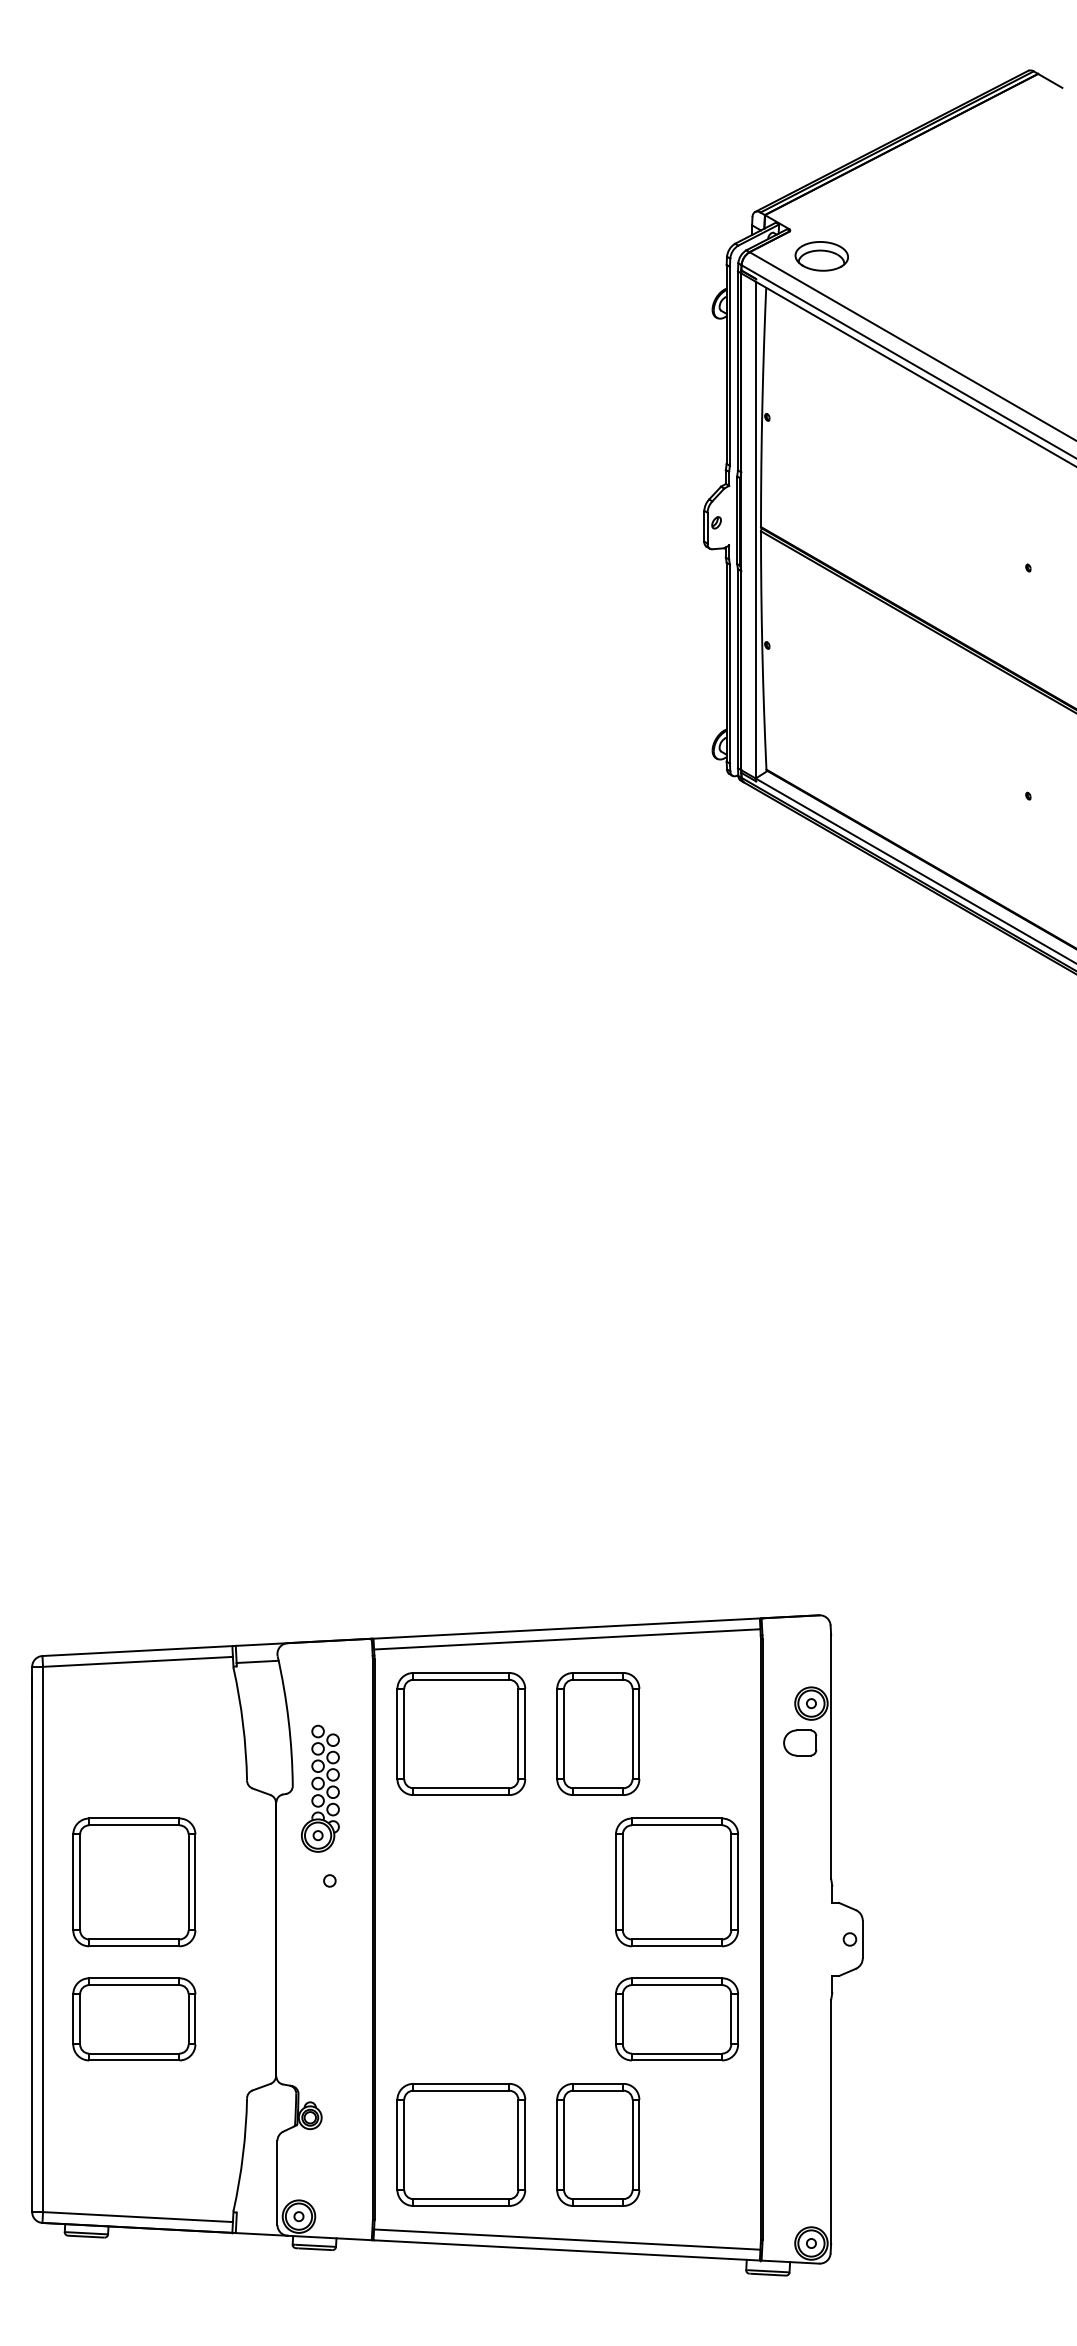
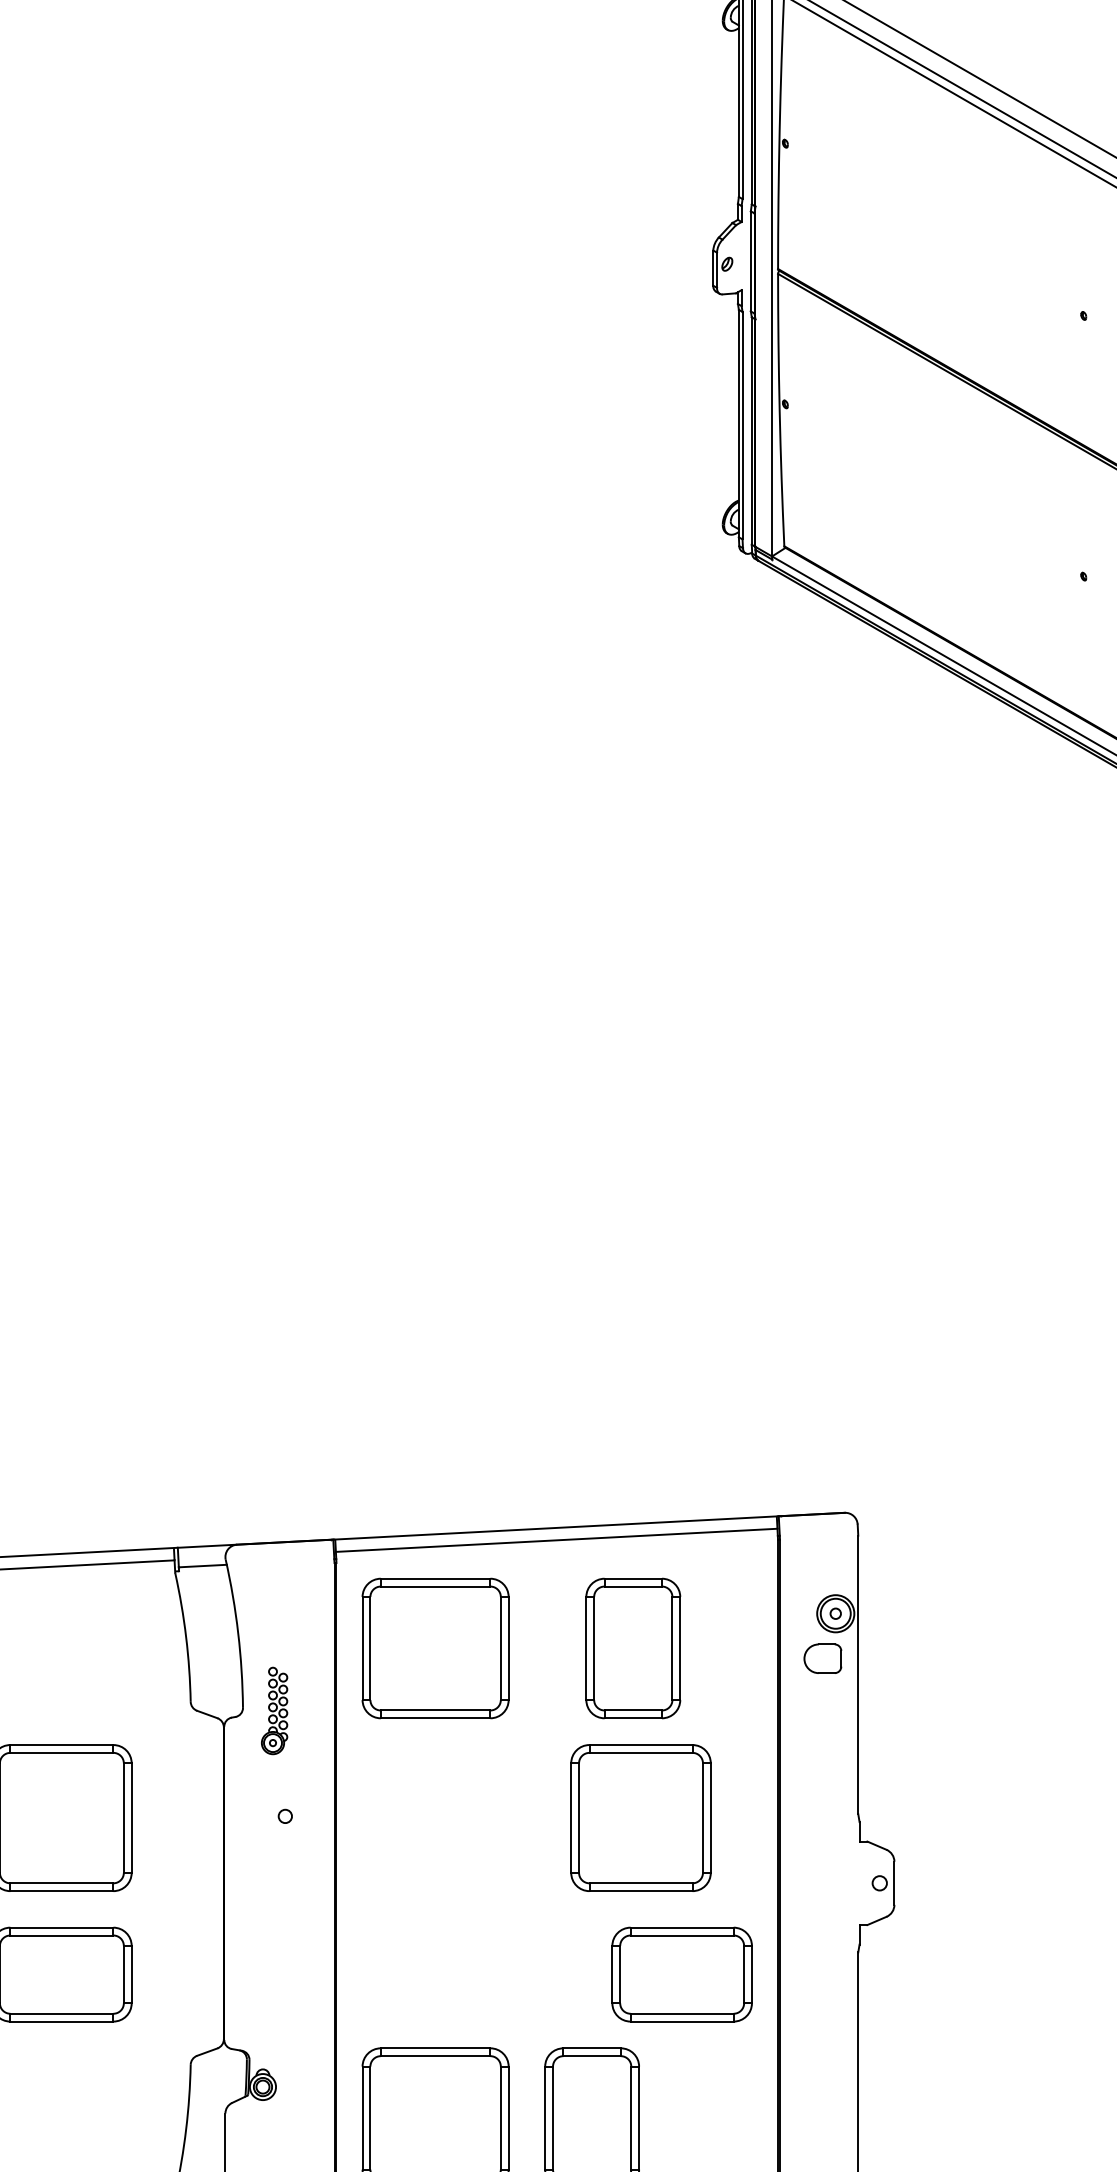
part: (598, 1733) -> (633, 1647), moved
part: (320, 1788) -> (274, 1710), size x0.6
part: (676, 1882) -> (640, 1818), moved

